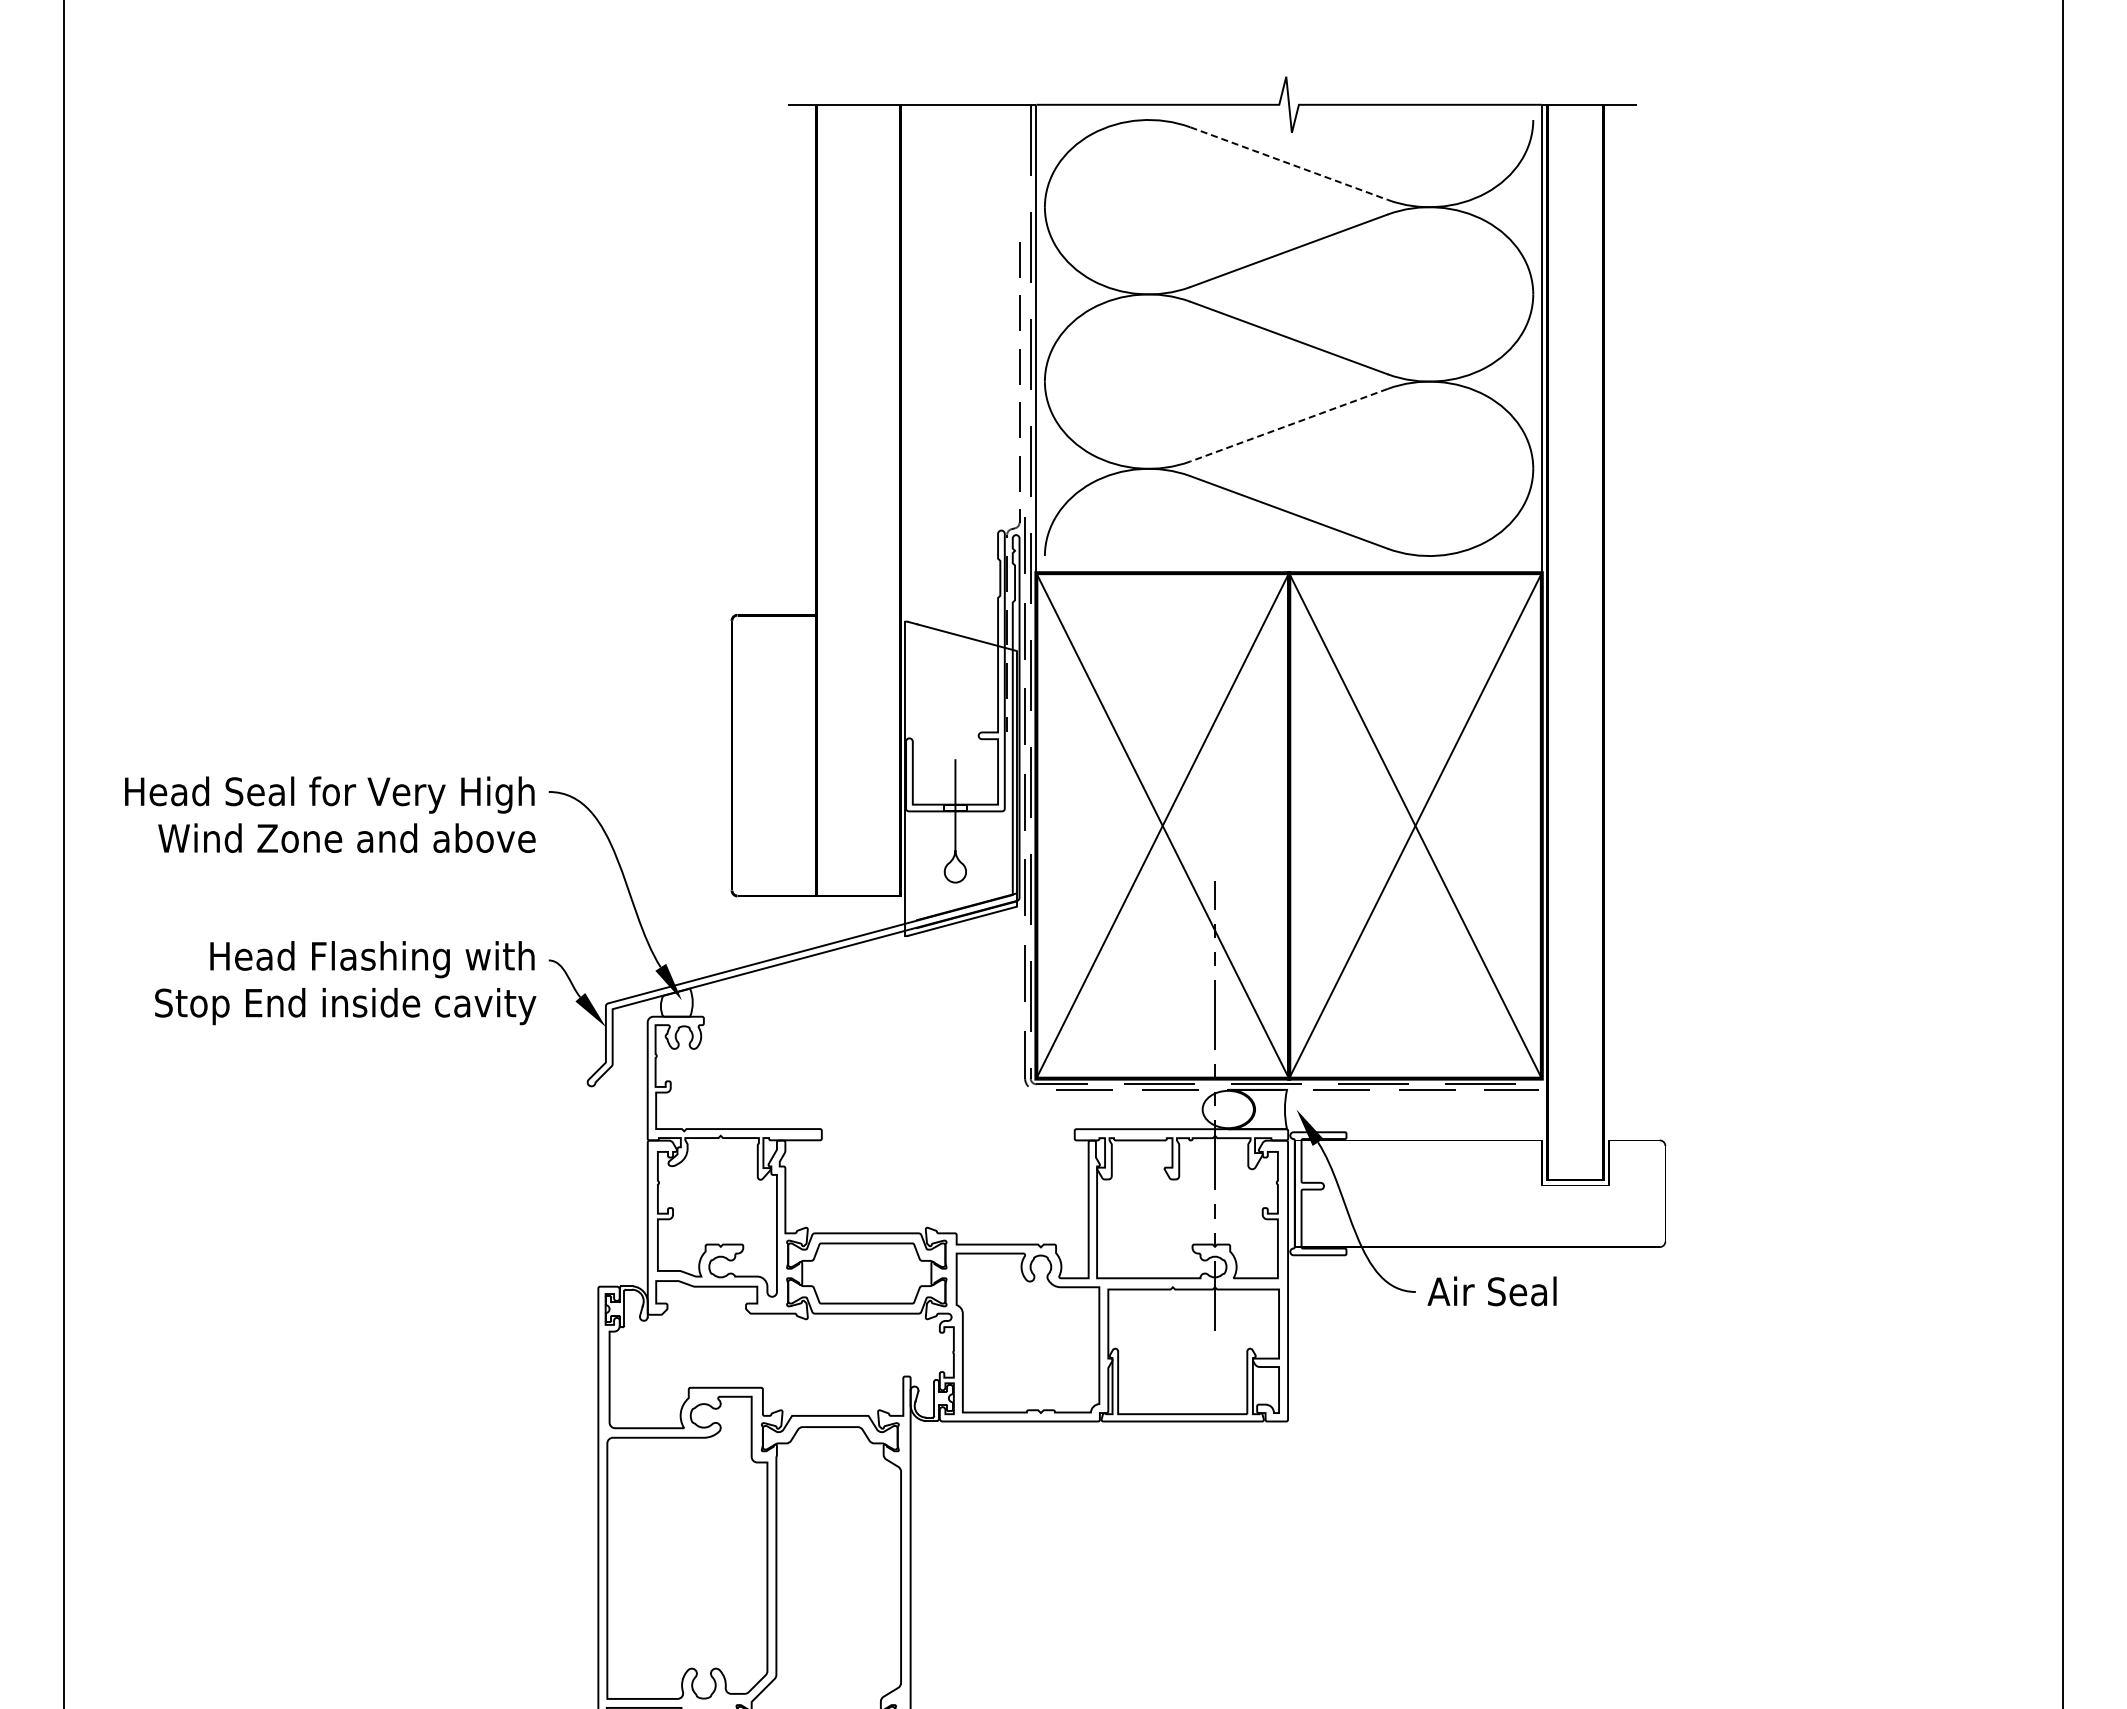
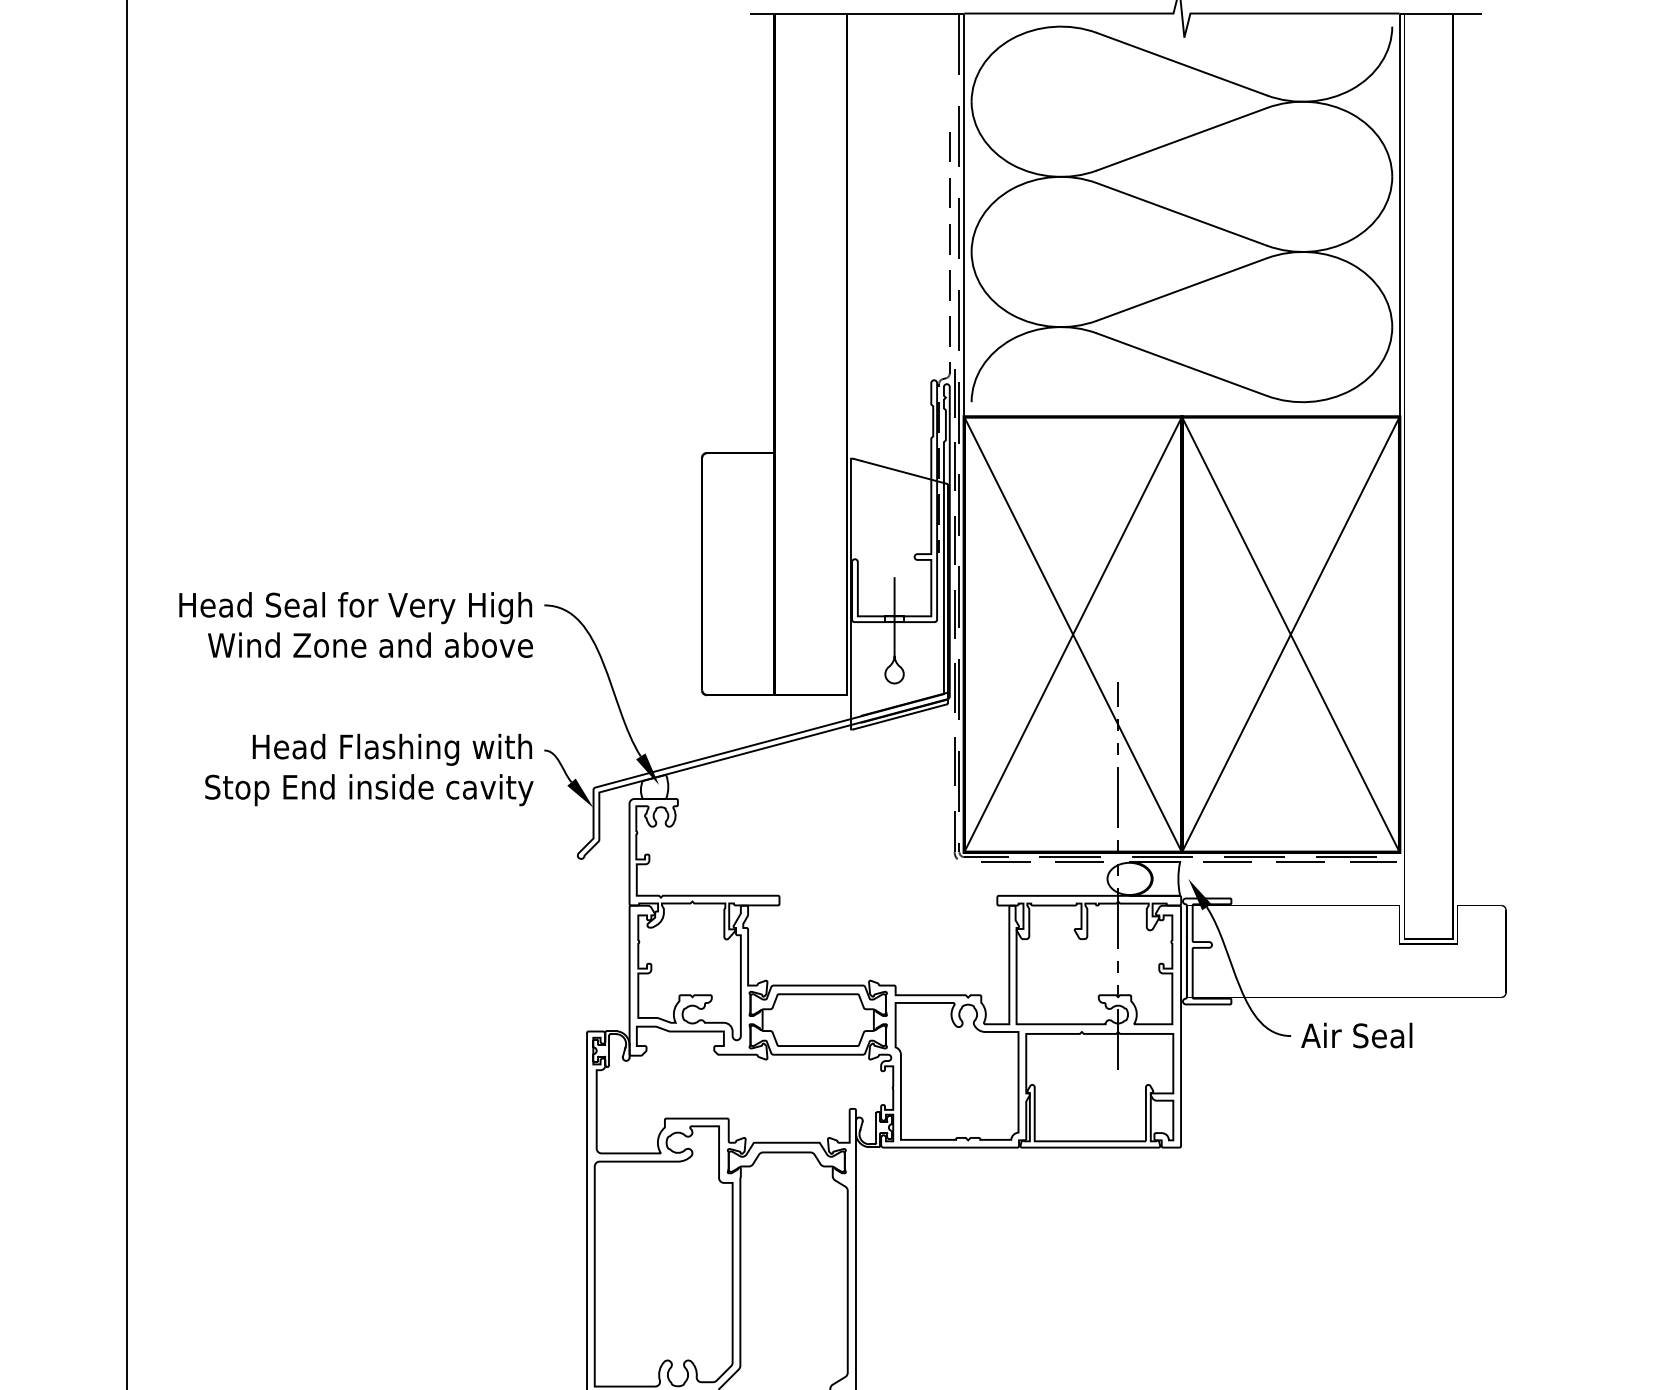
line: (1289, 163) -> (1182, 64), dashed -> solid
line: (1288, 425) -> (1181, 289), dashed -> solid

